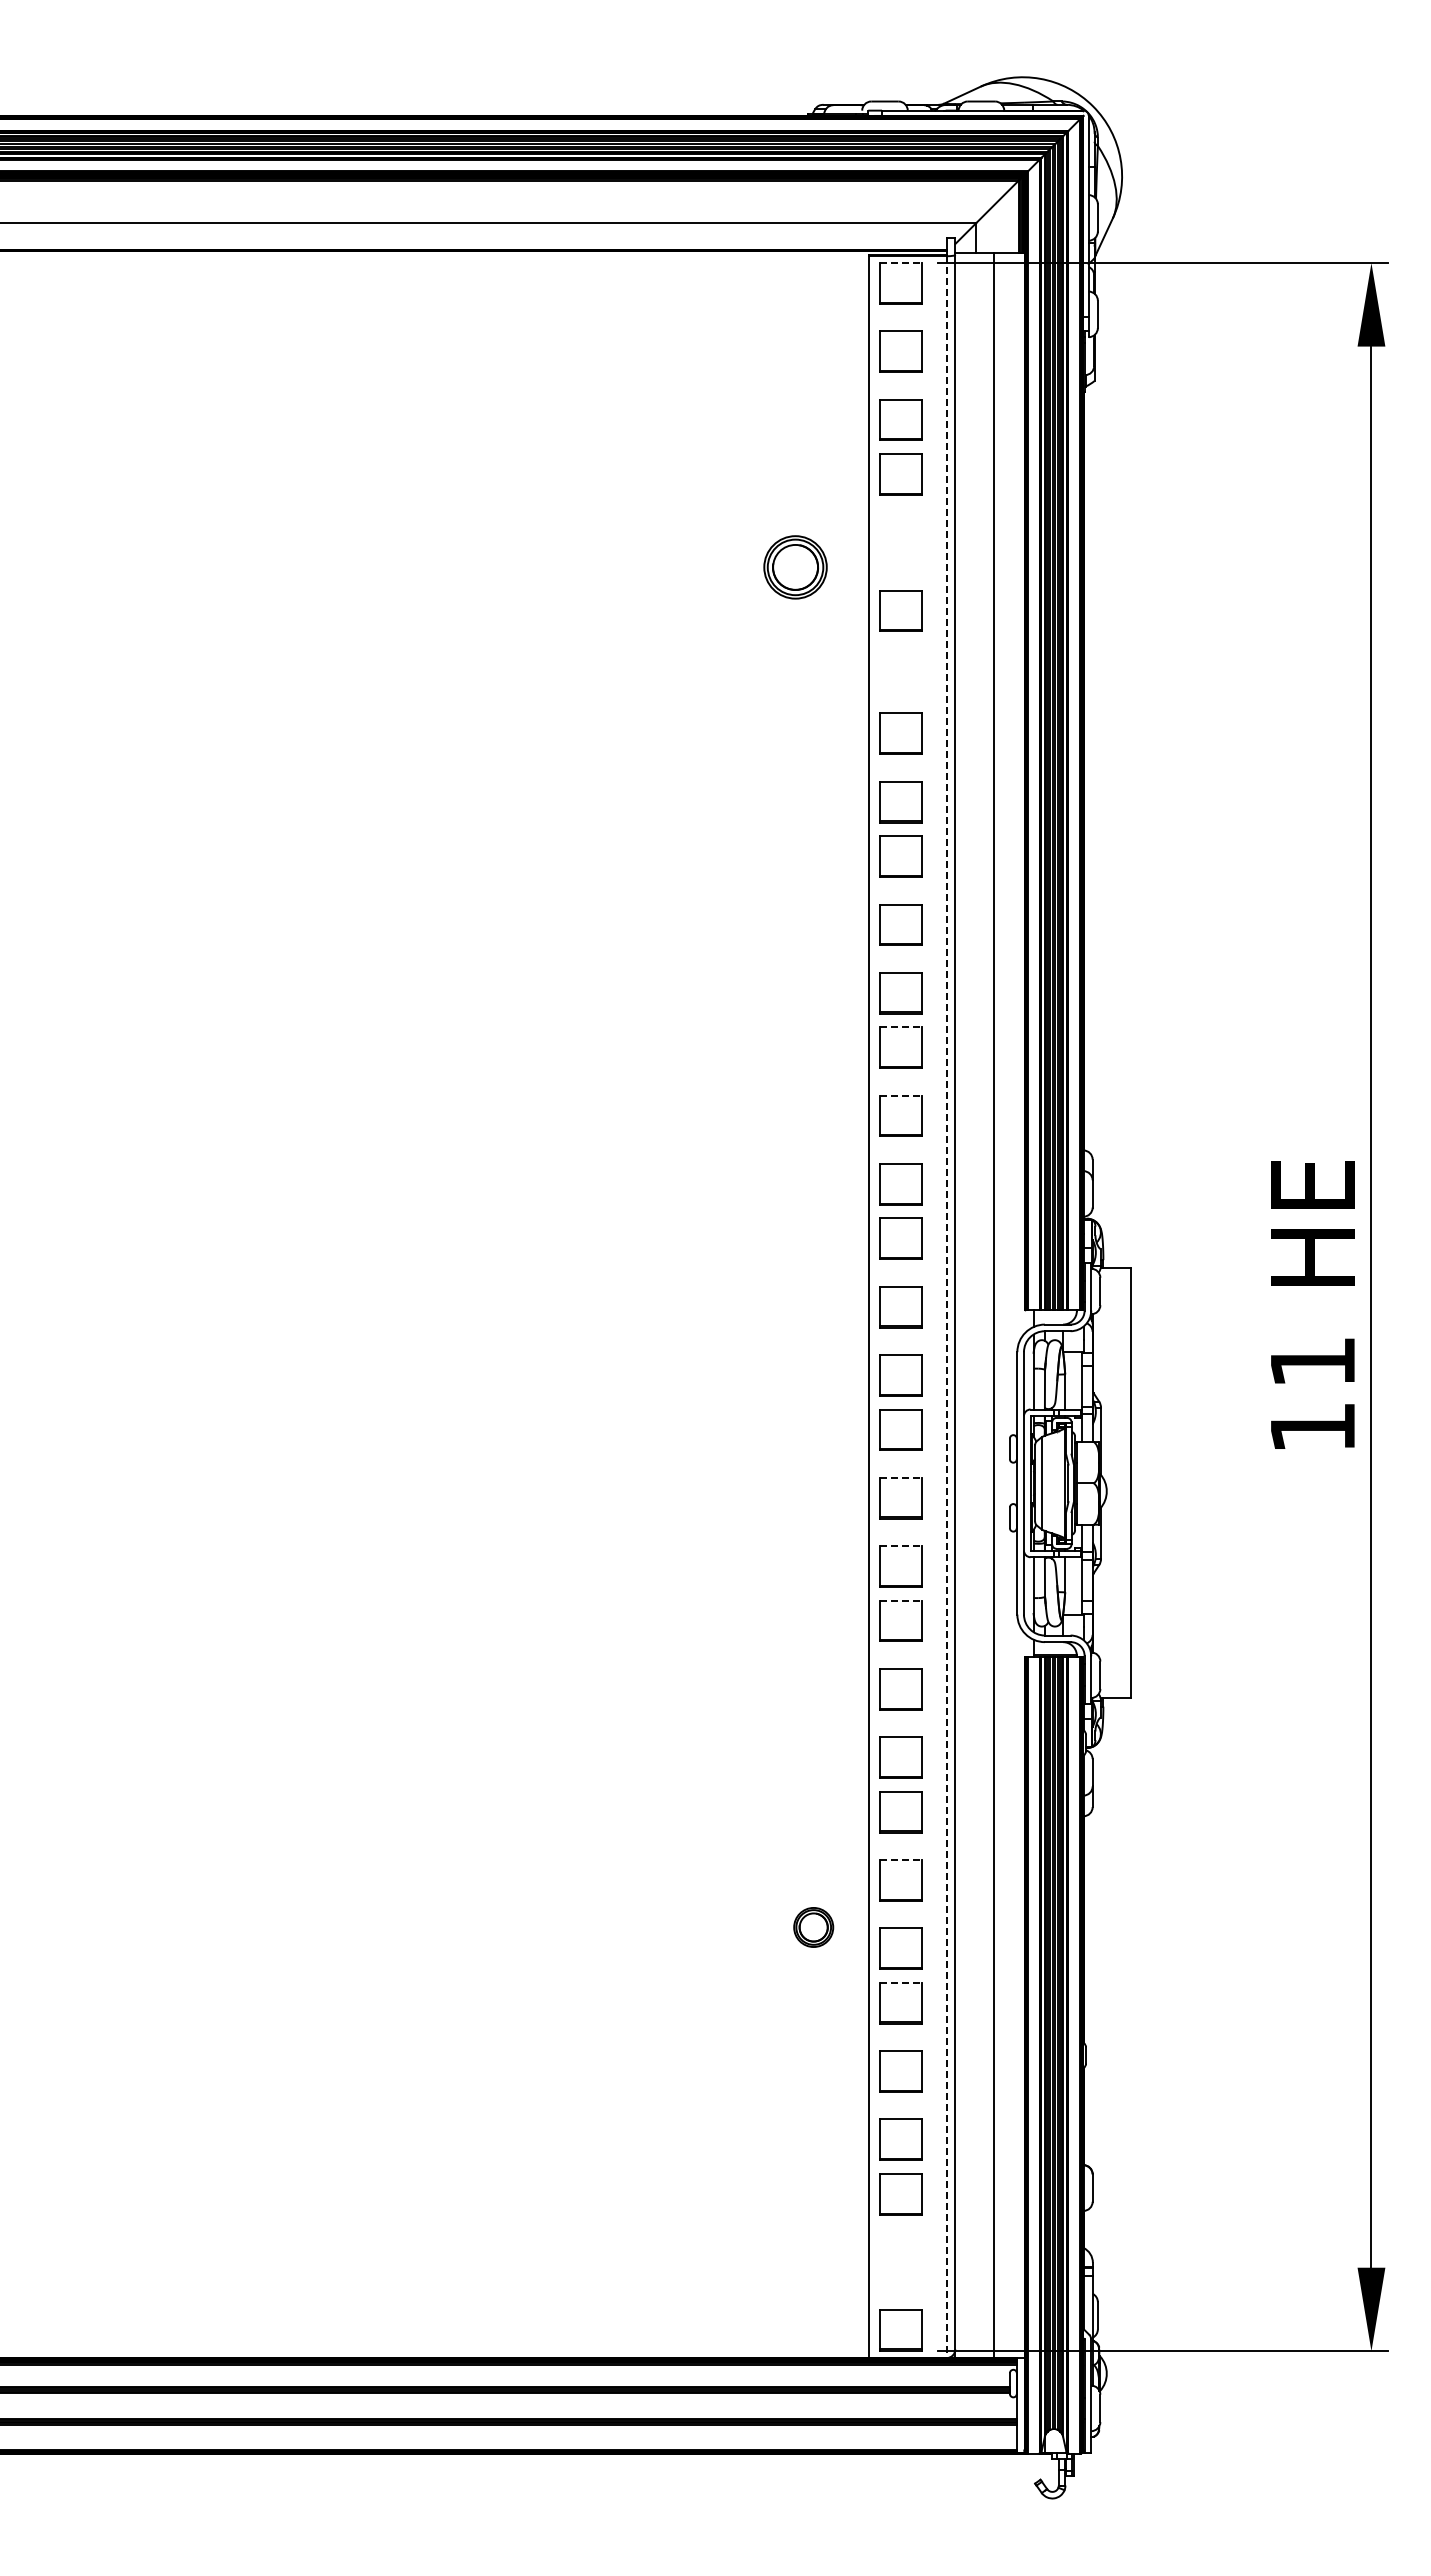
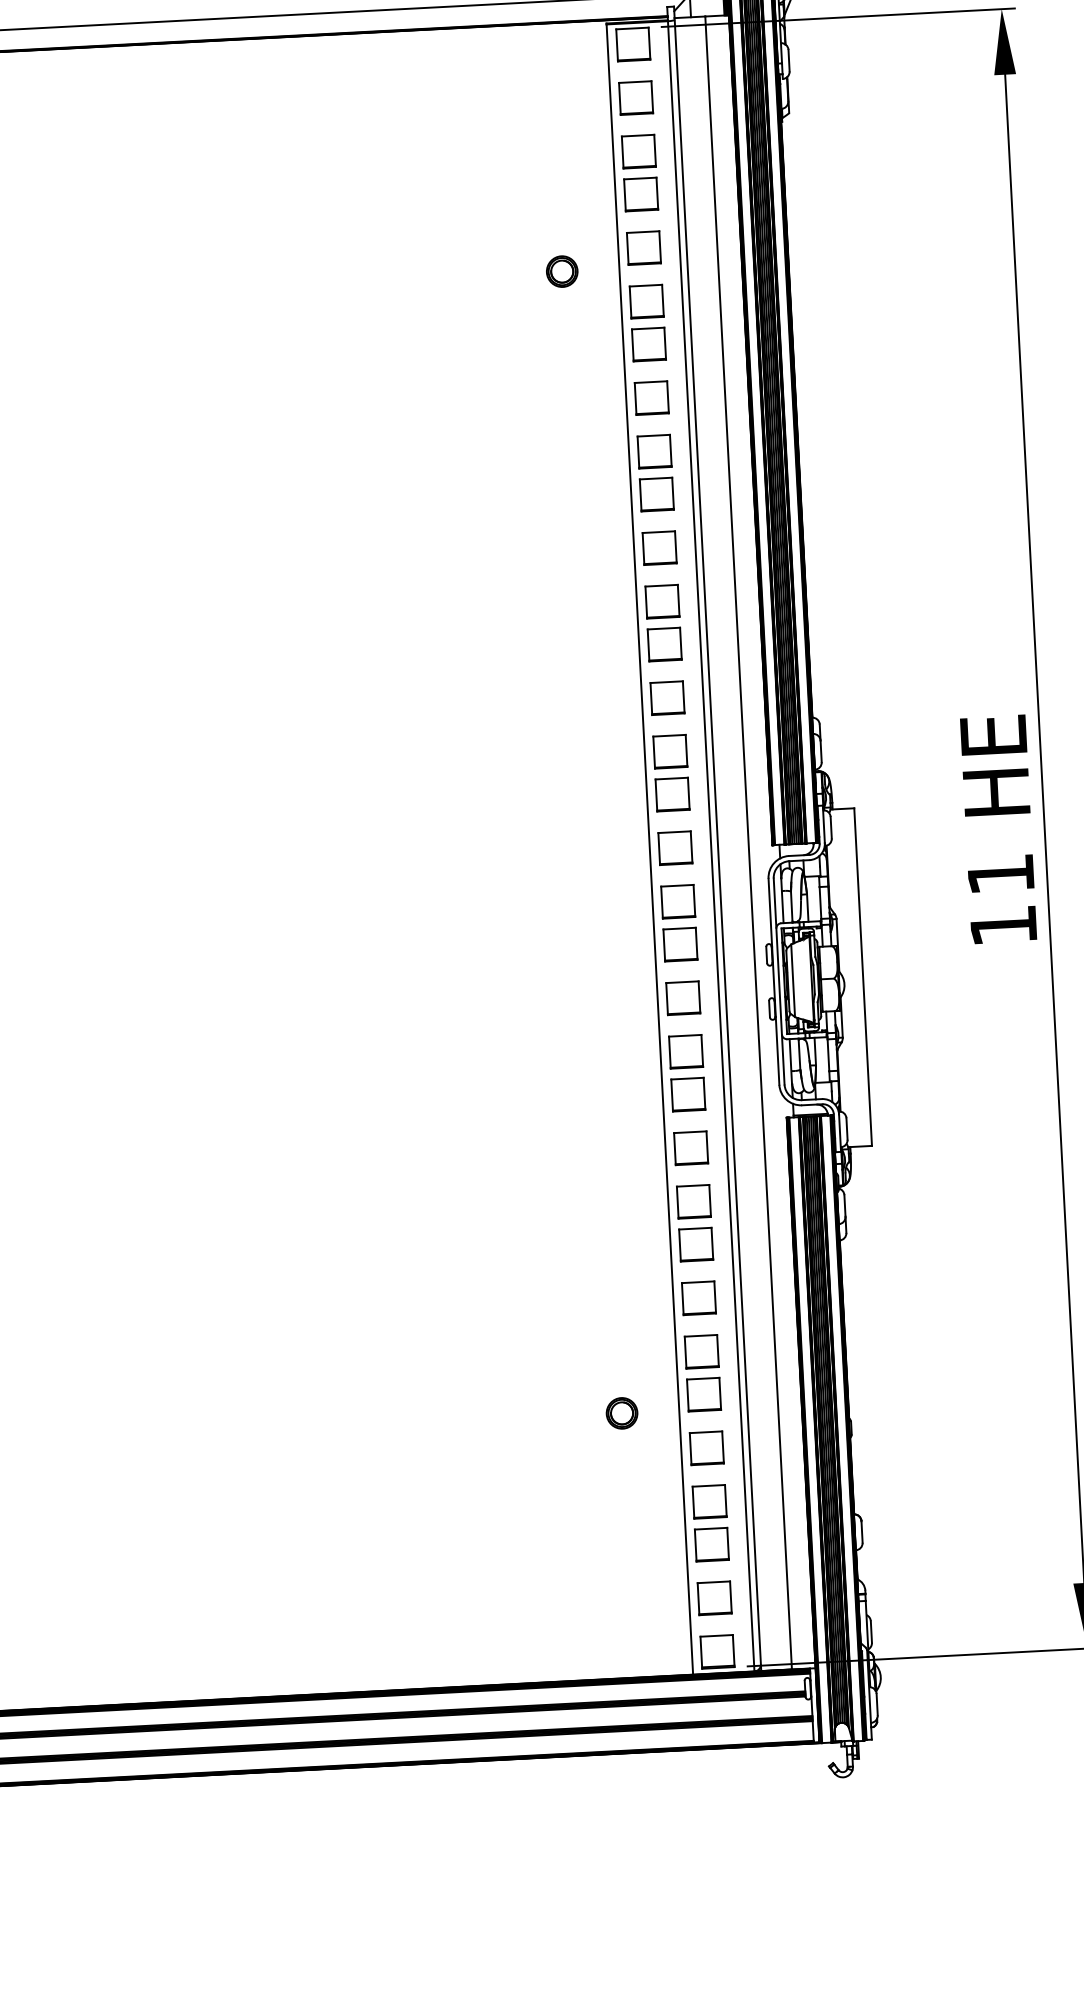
line: (901, 263) -> (632, 28), dashed -> solid
part: (900, 542) -> (643, 247), added
part: (795, 566) -> (562, 271), size x0.62
part: (900, 665) -> (648, 344), added
line: (901, 1027) -> (664, 628), dashed -> solid
line: (901, 1095) -> (667, 682), dashed -> solid
line: (946, 1307) -> (711, 846), dashed -> solid
line: (901, 1477) -> (682, 981), dashed -> solid
line: (901, 1546) -> (685, 1036), dashed -> solid
line: (901, 1600) -> (687, 1078), dashed -> solid
line: (901, 1859) -> (698, 1281), dashed -> solid
part: (813, 1927) -> (621, 1413), moved
line: (901, 1982) -> (703, 1378), dashed -> solid
part: (900, 2262) -> (714, 1598), added

